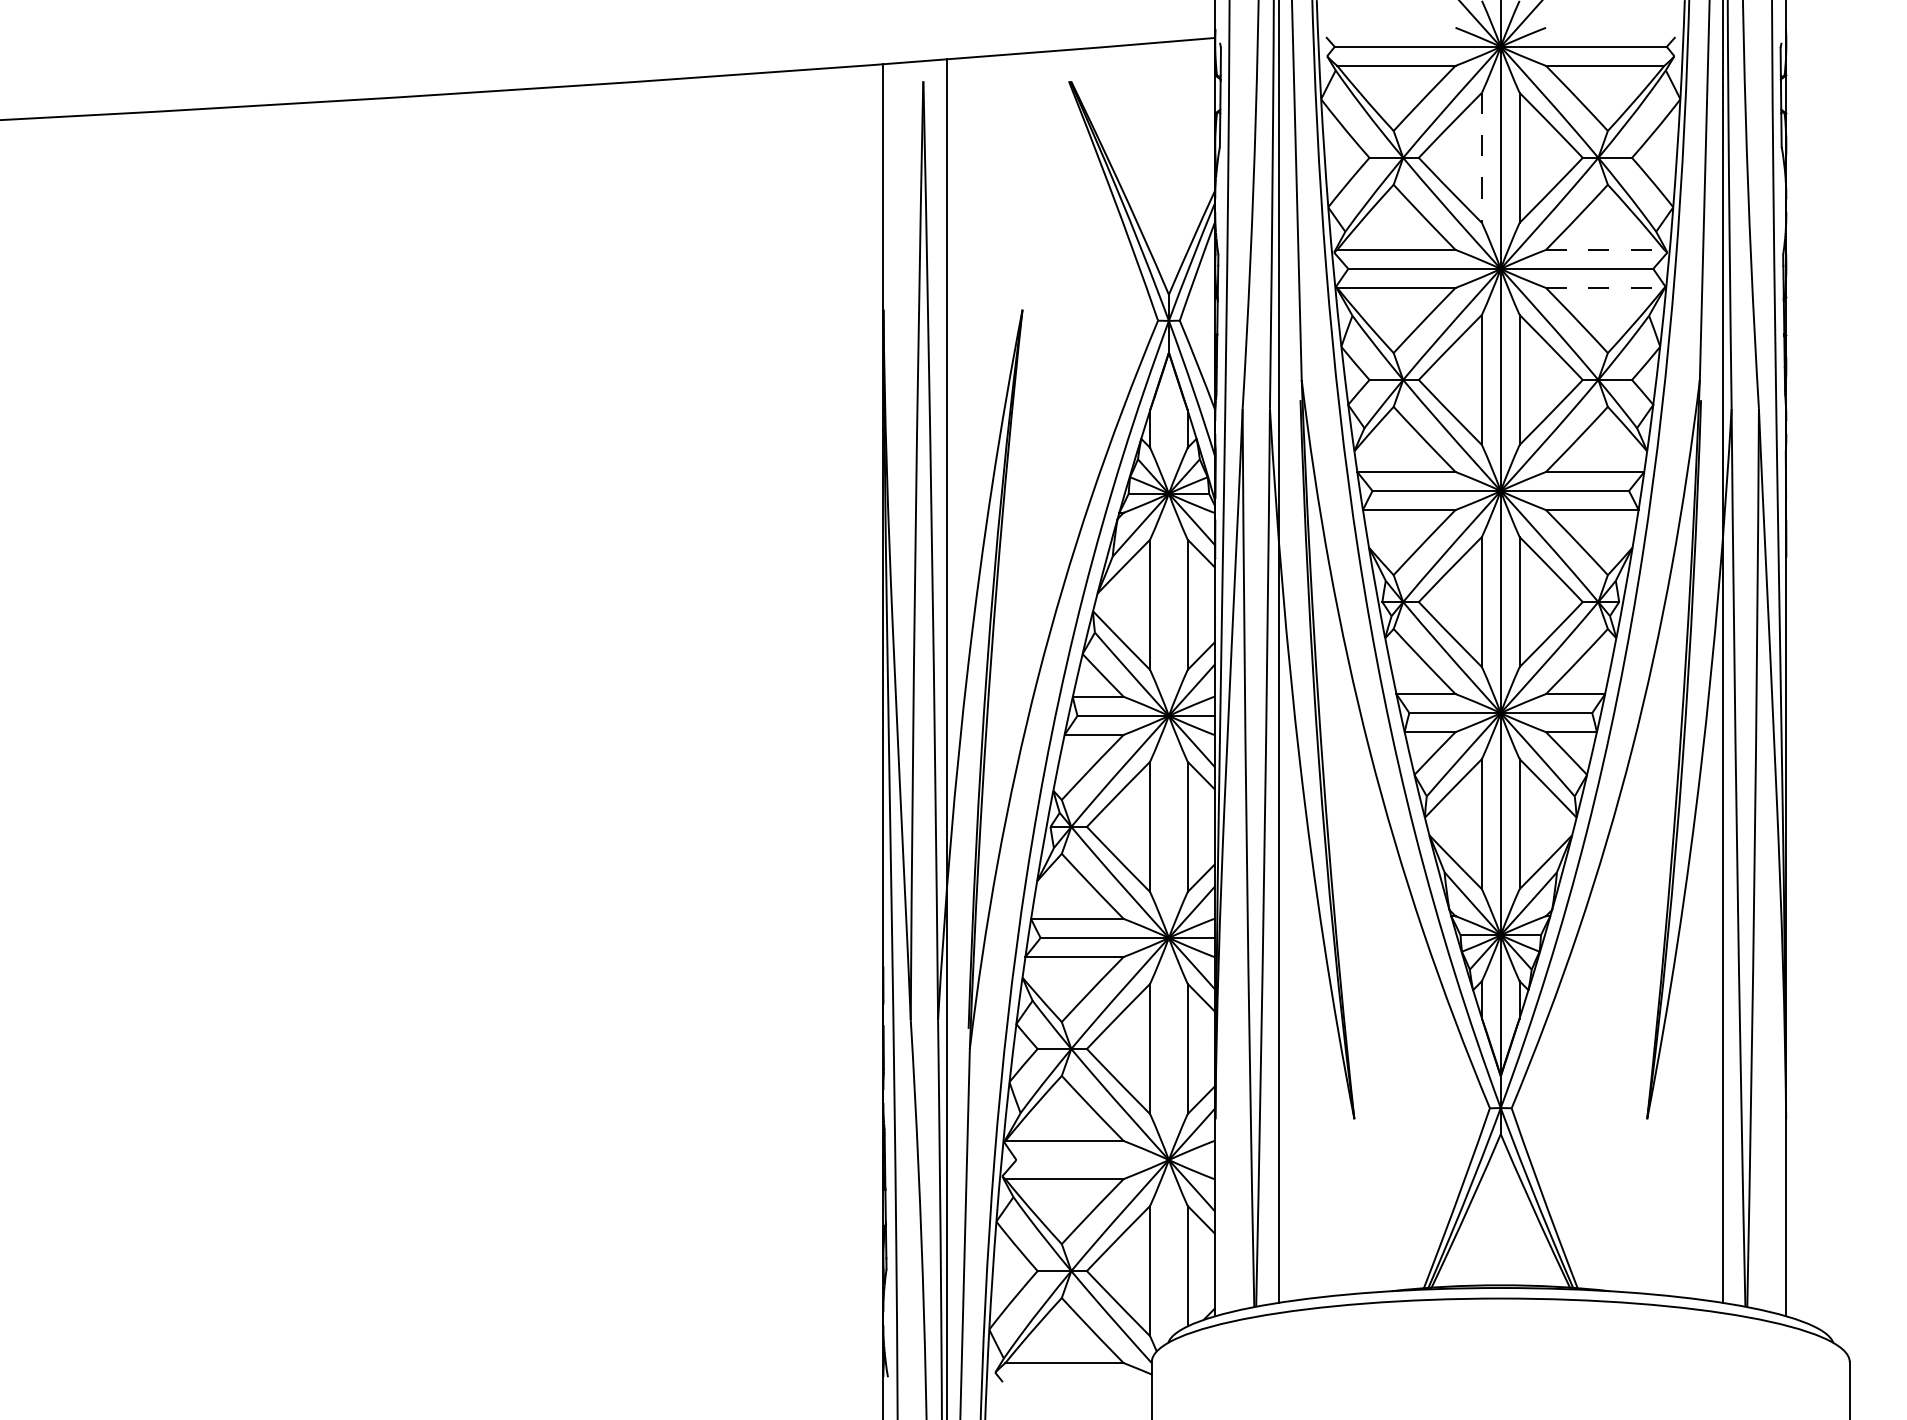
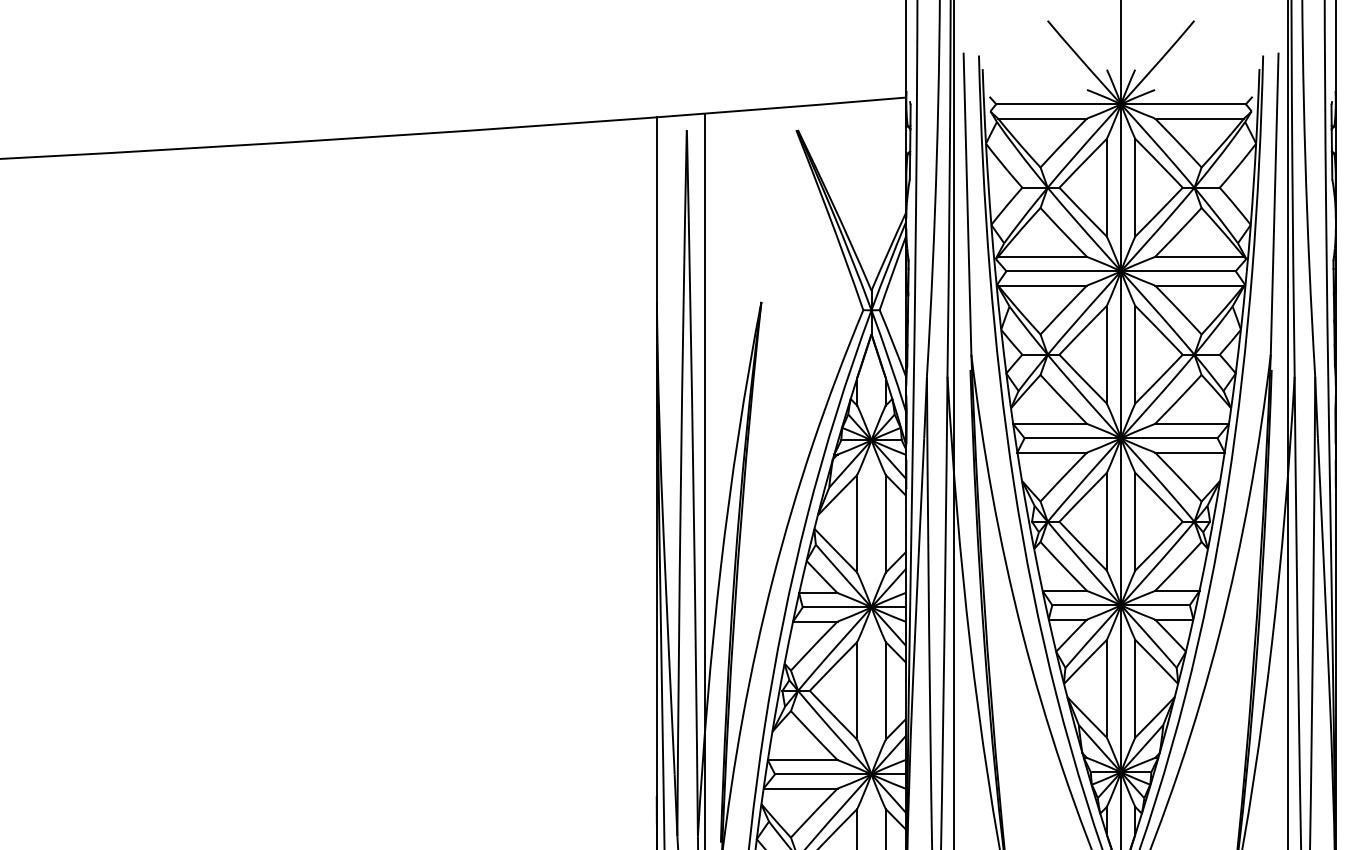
line: (1481, 158) -> (1106, 188), dashed -> solid
line: (1605, 249) -> (1199, 256), dashed -> solid
line: (1605, 287) -> (1199, 285), dashed -> solid

